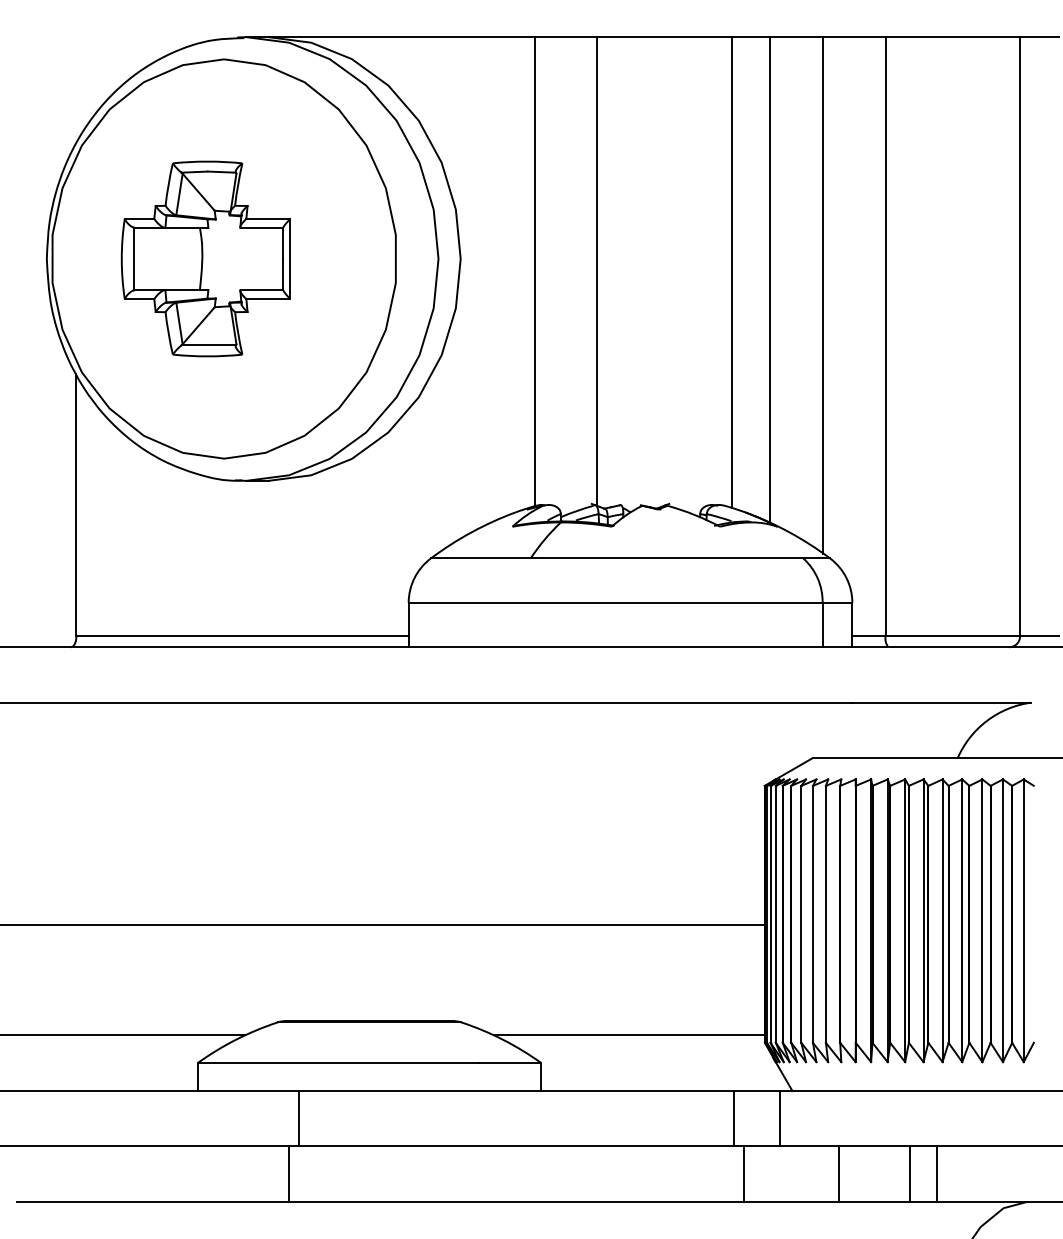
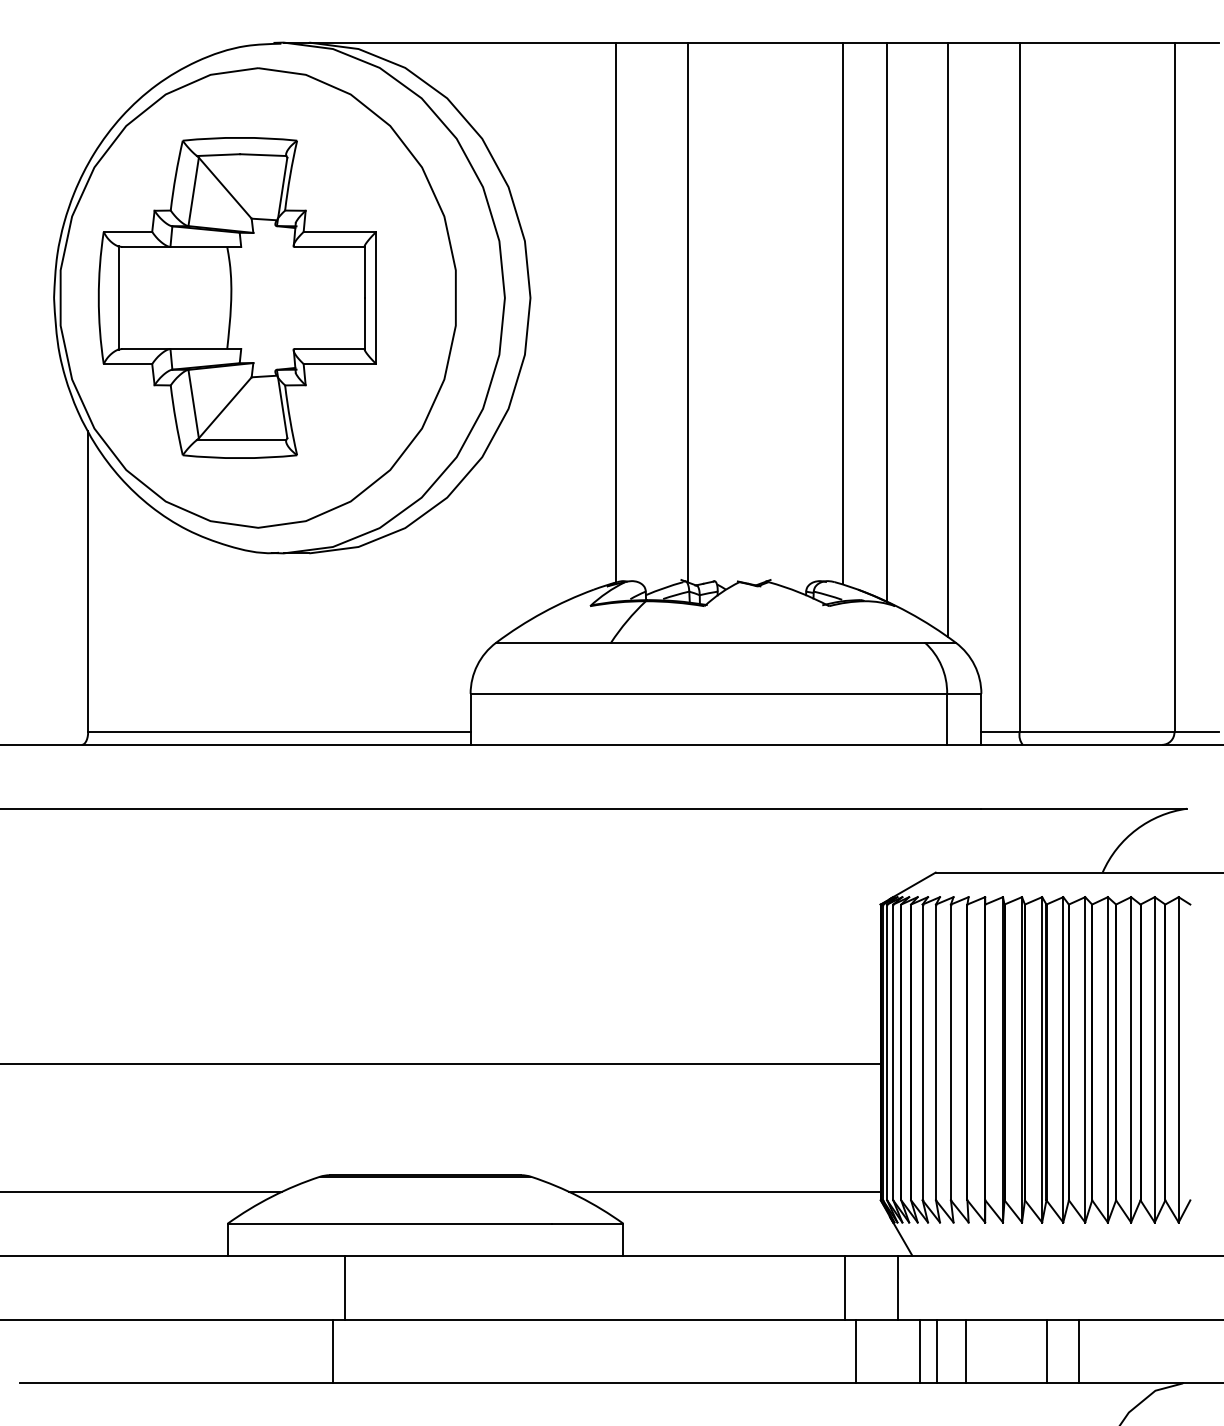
part: (205, 258) -> (236, 297), size x1.43
line: (799, 1173) -> (920, 1350), added
line: (813, 1173) -> (936, 1350), added

